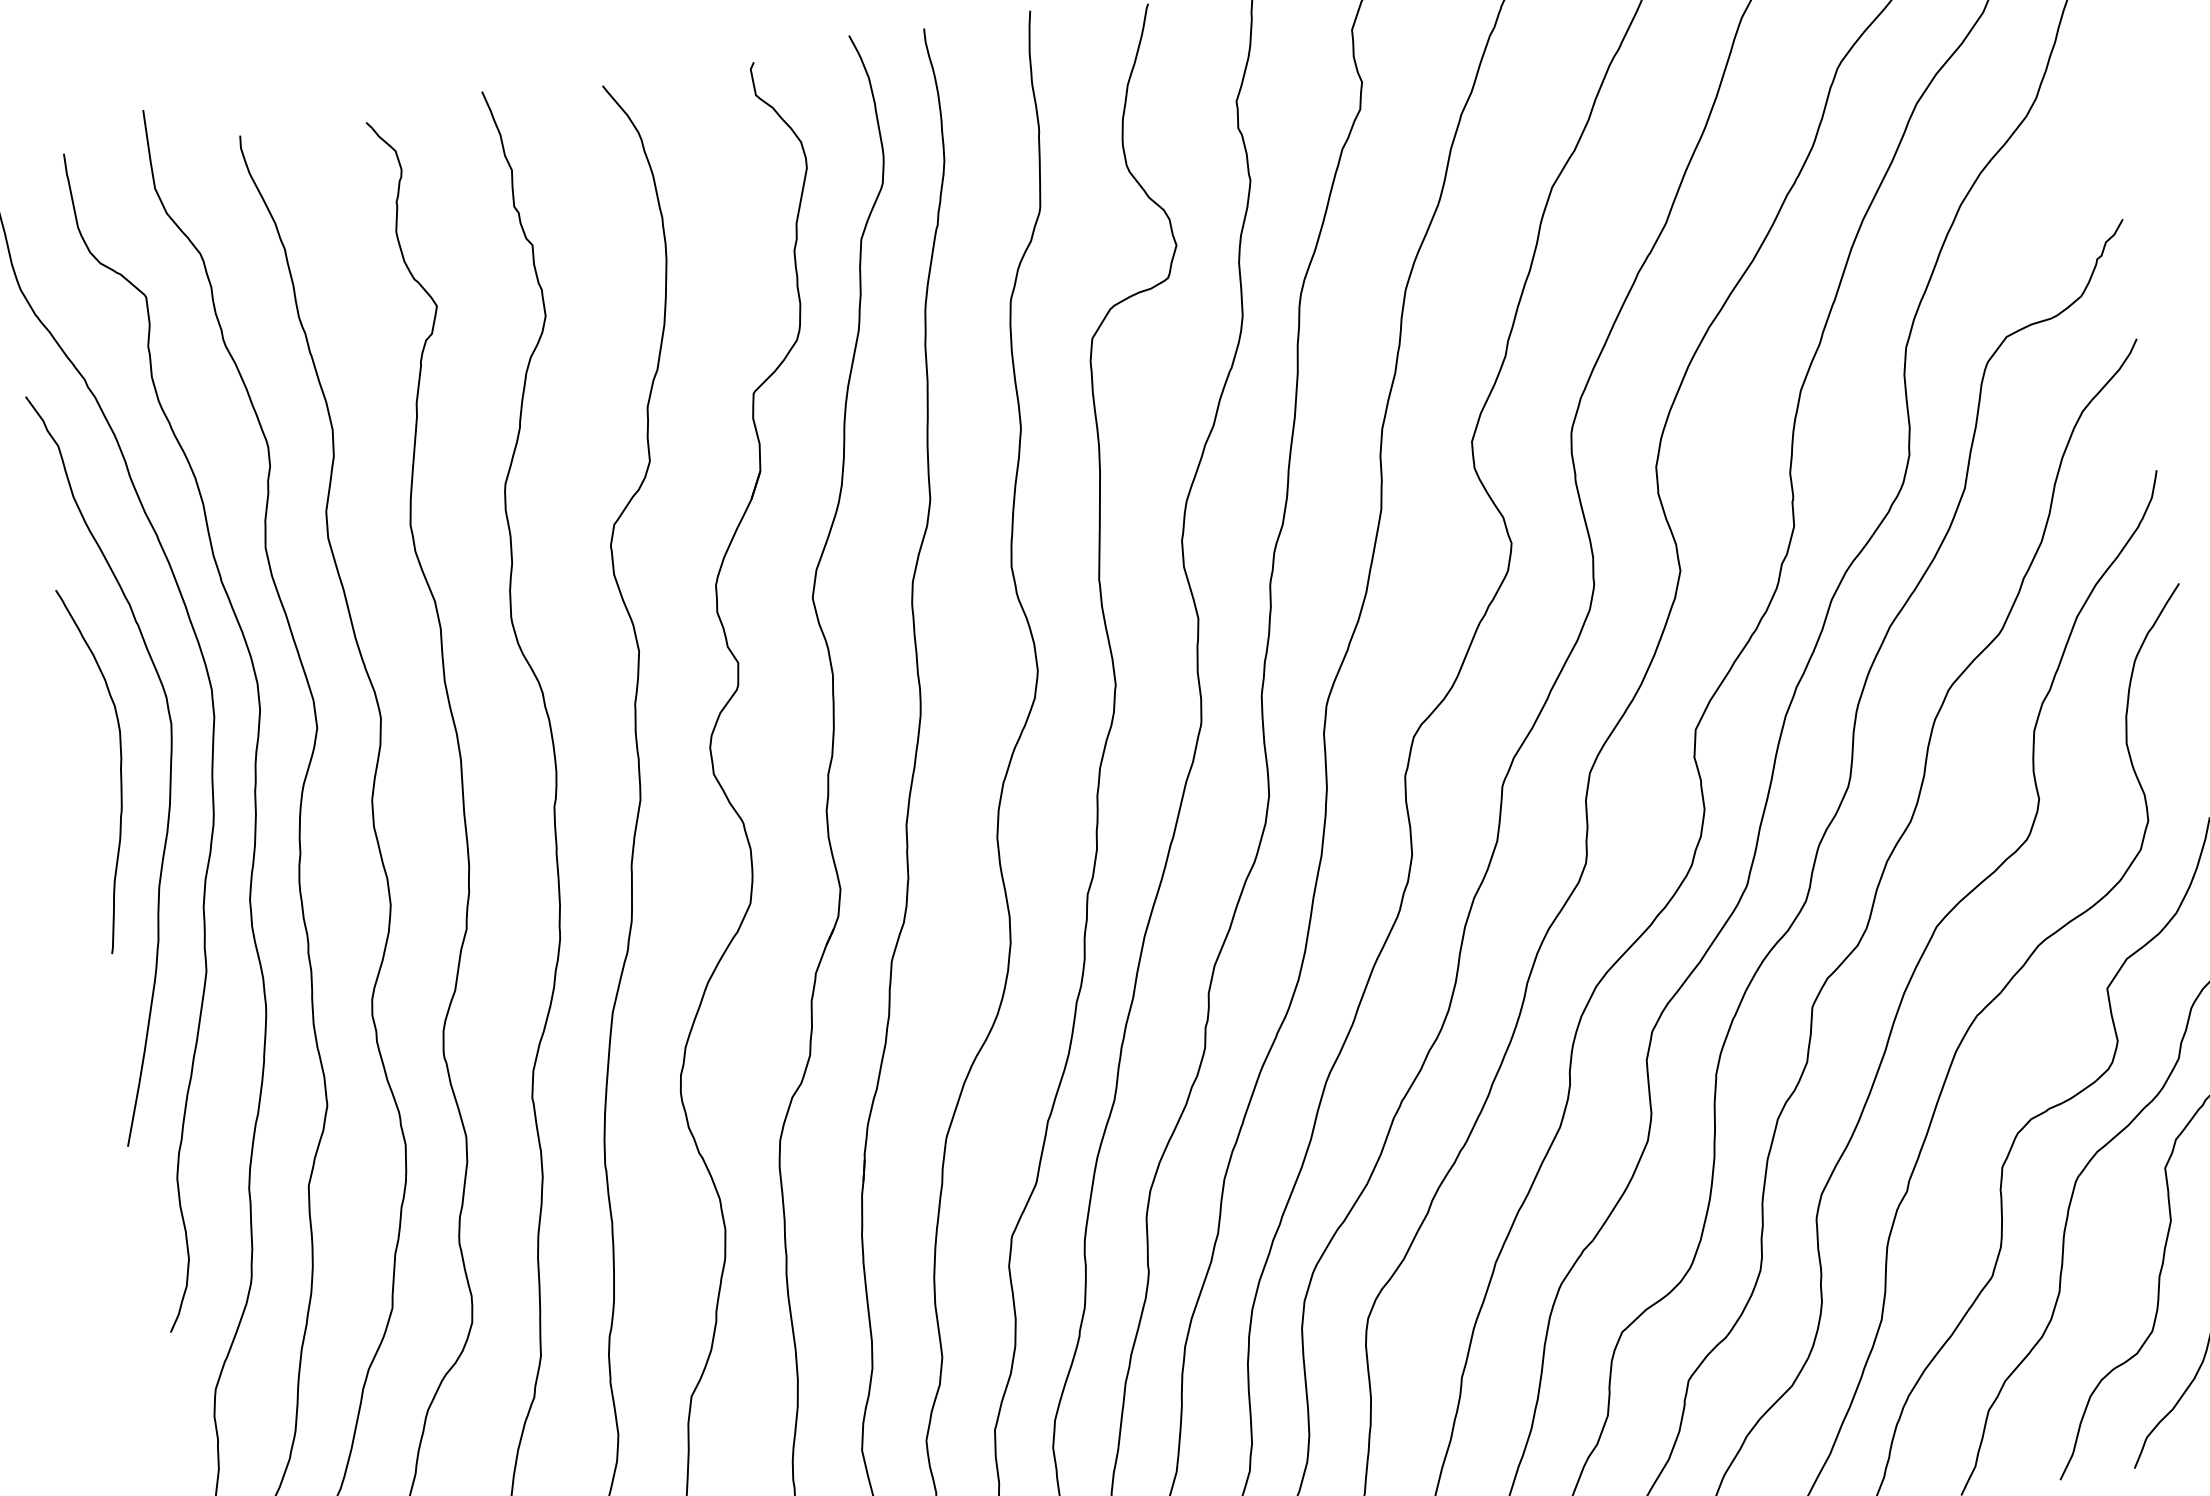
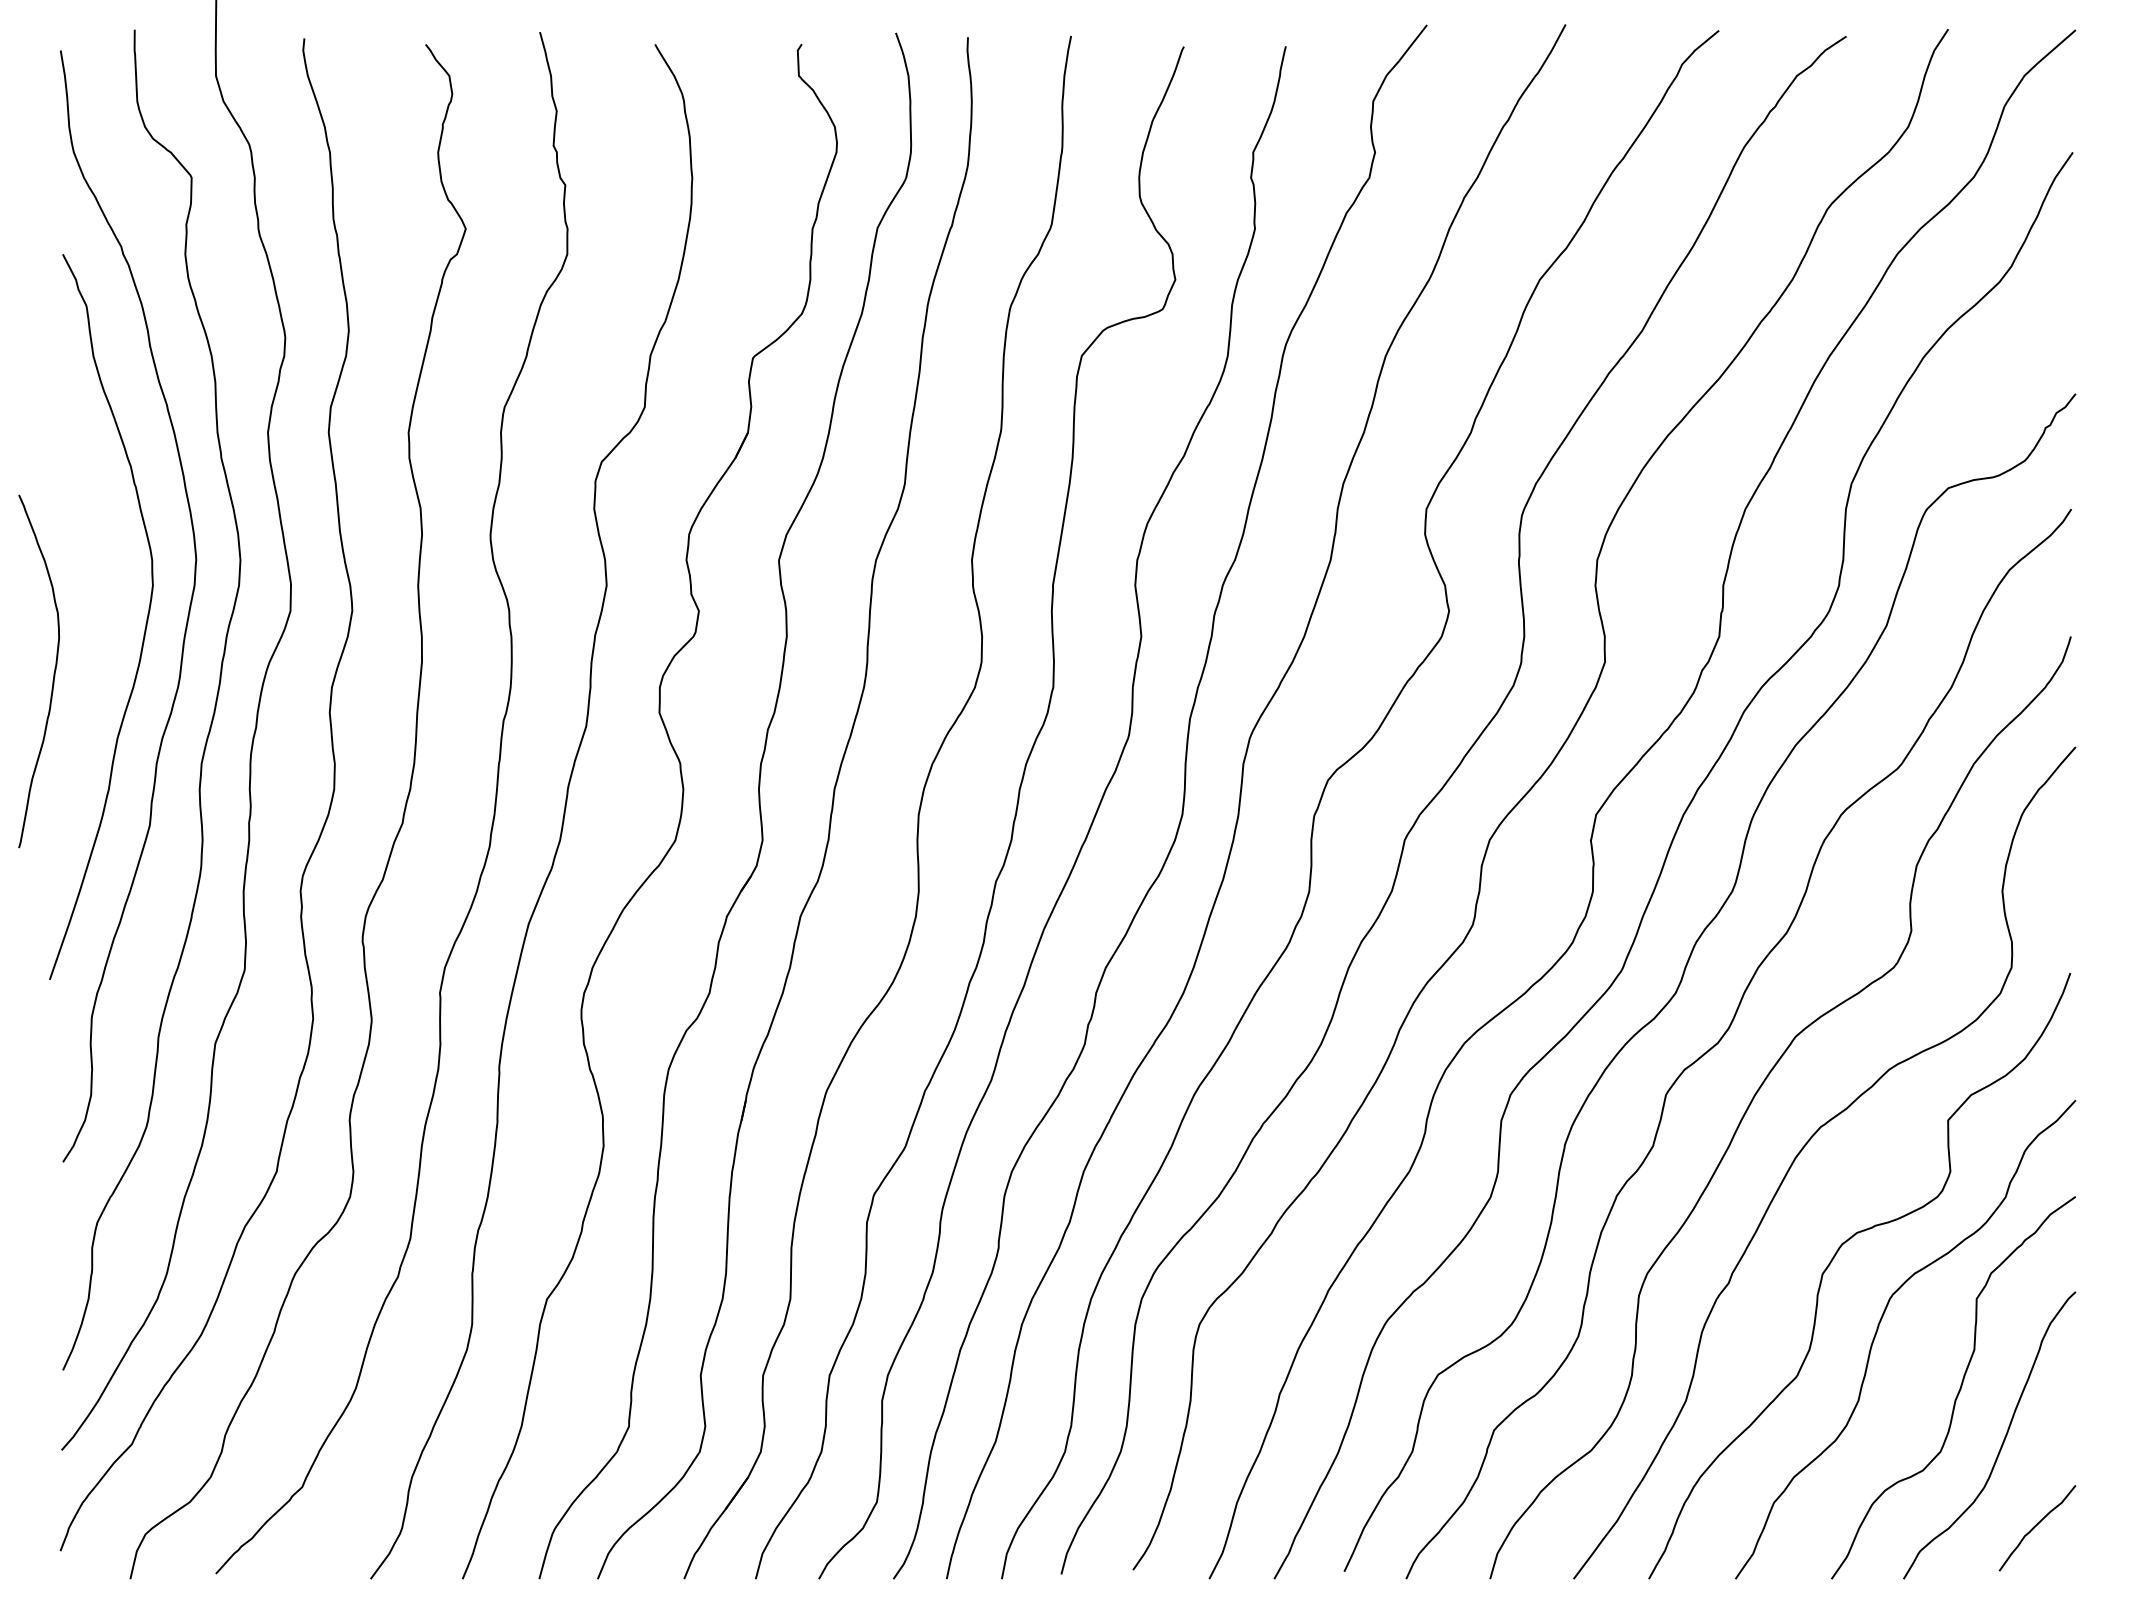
curve: (119, 768) -> (53, 673), moved

